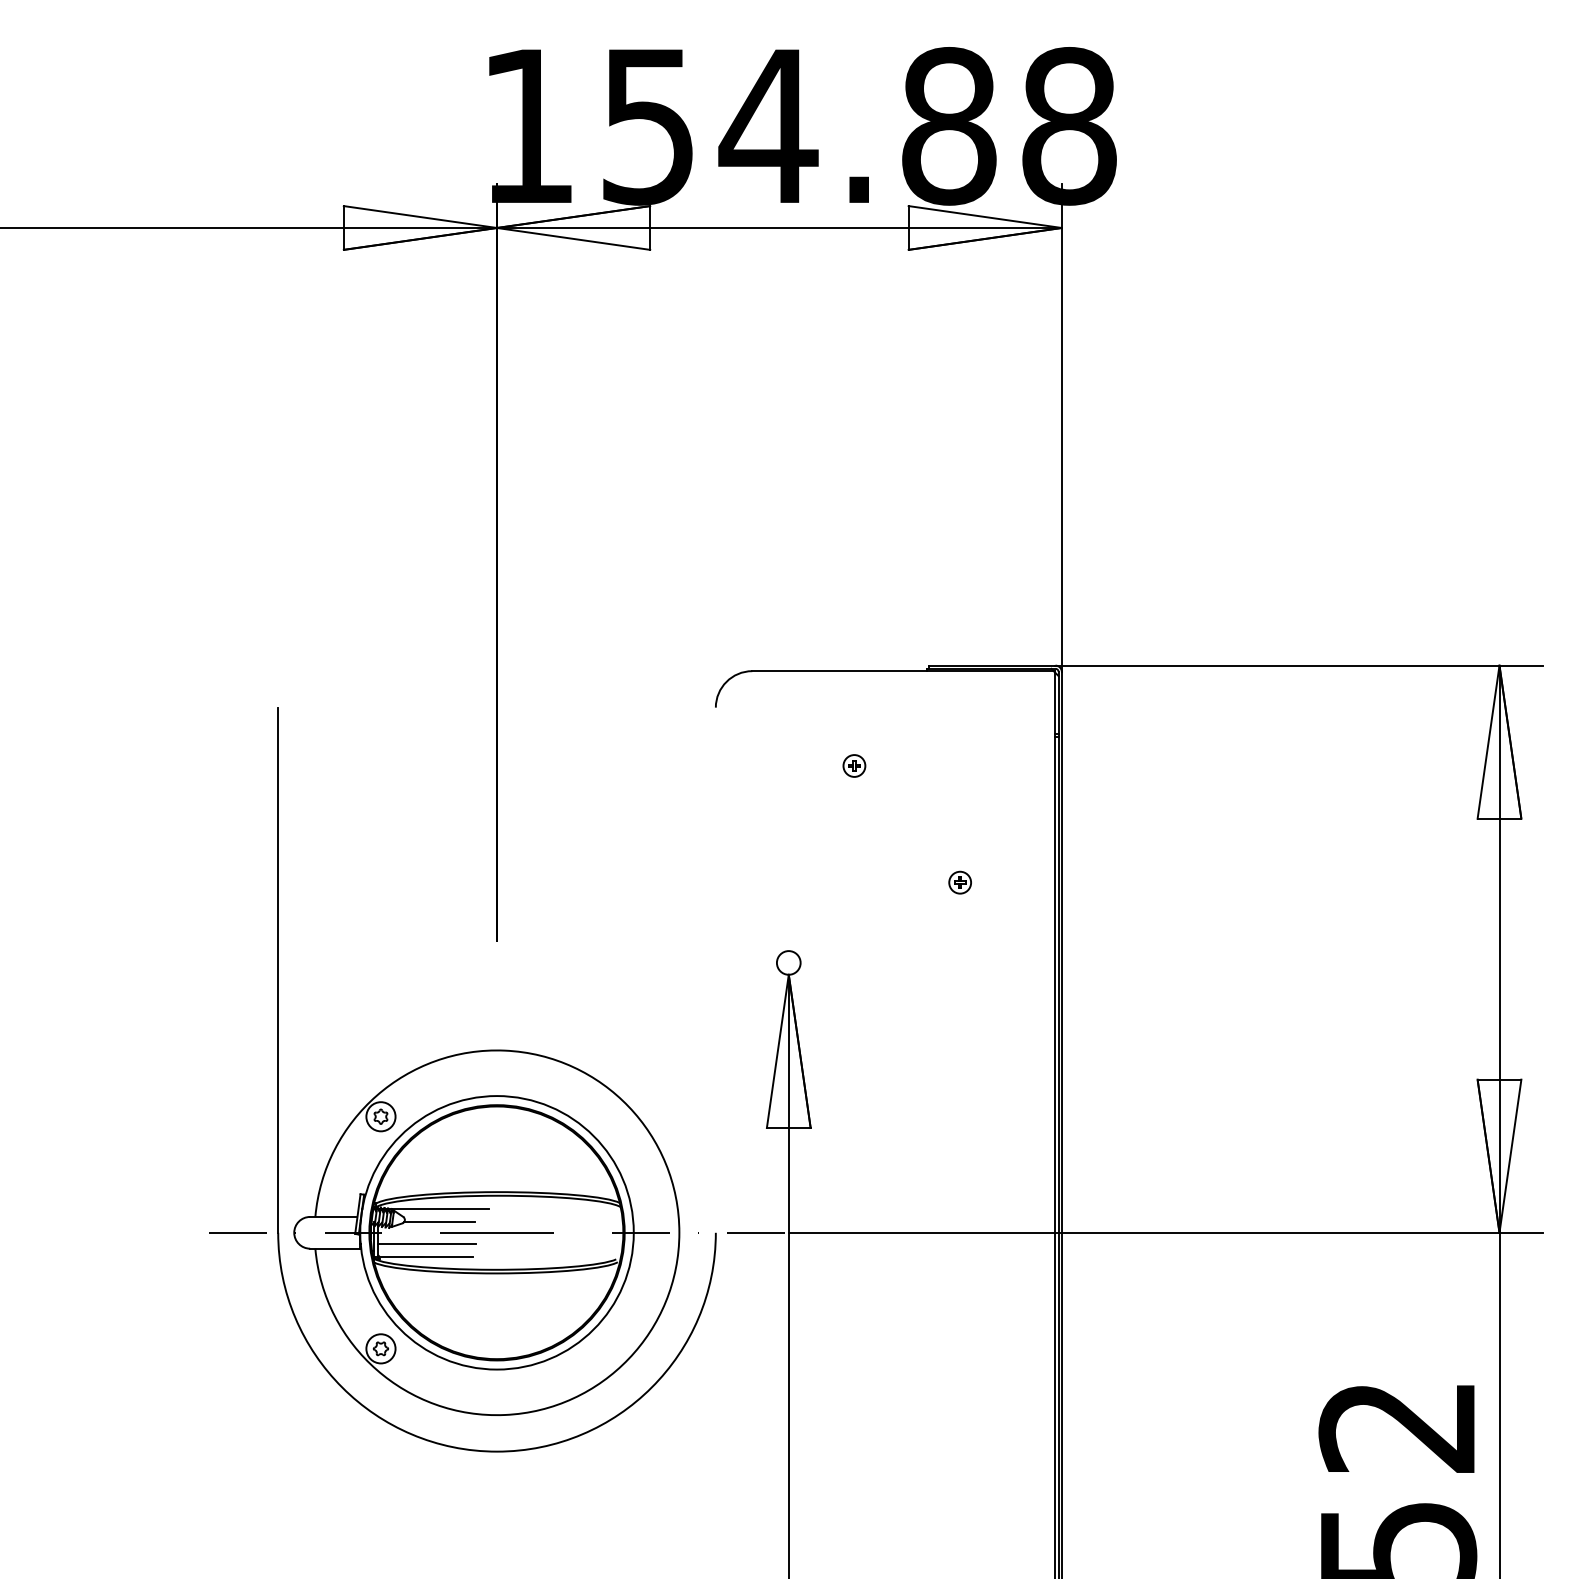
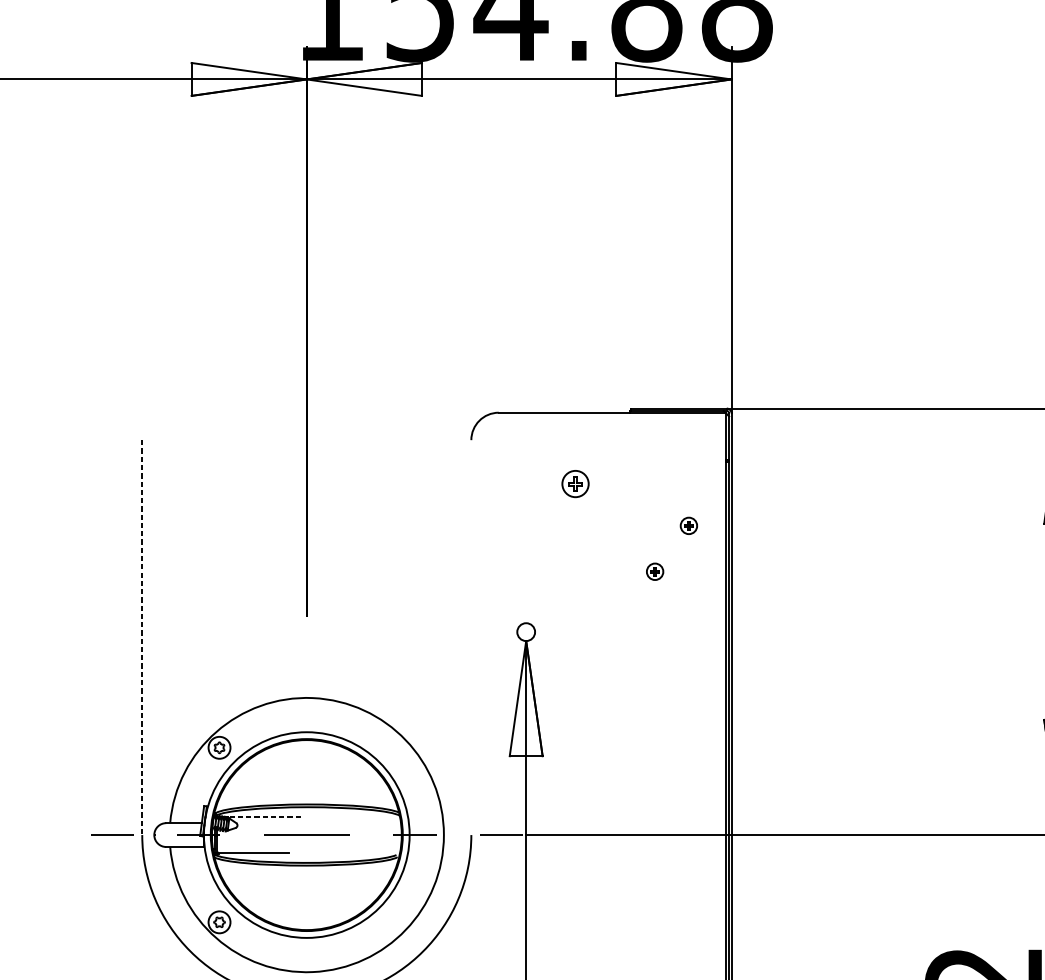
part: (854, 765) -> (575, 483), size x1.6
part: (1004, 821) -> (688, 525), added
line: (278, 970) -> (142, 637), solid -> dashed
line: (440, 1209) -> (264, 817), solid -> dashed
line: (439, 1221) -> (263, 826), removed
line: (427, 1243) -> (254, 843), removed

